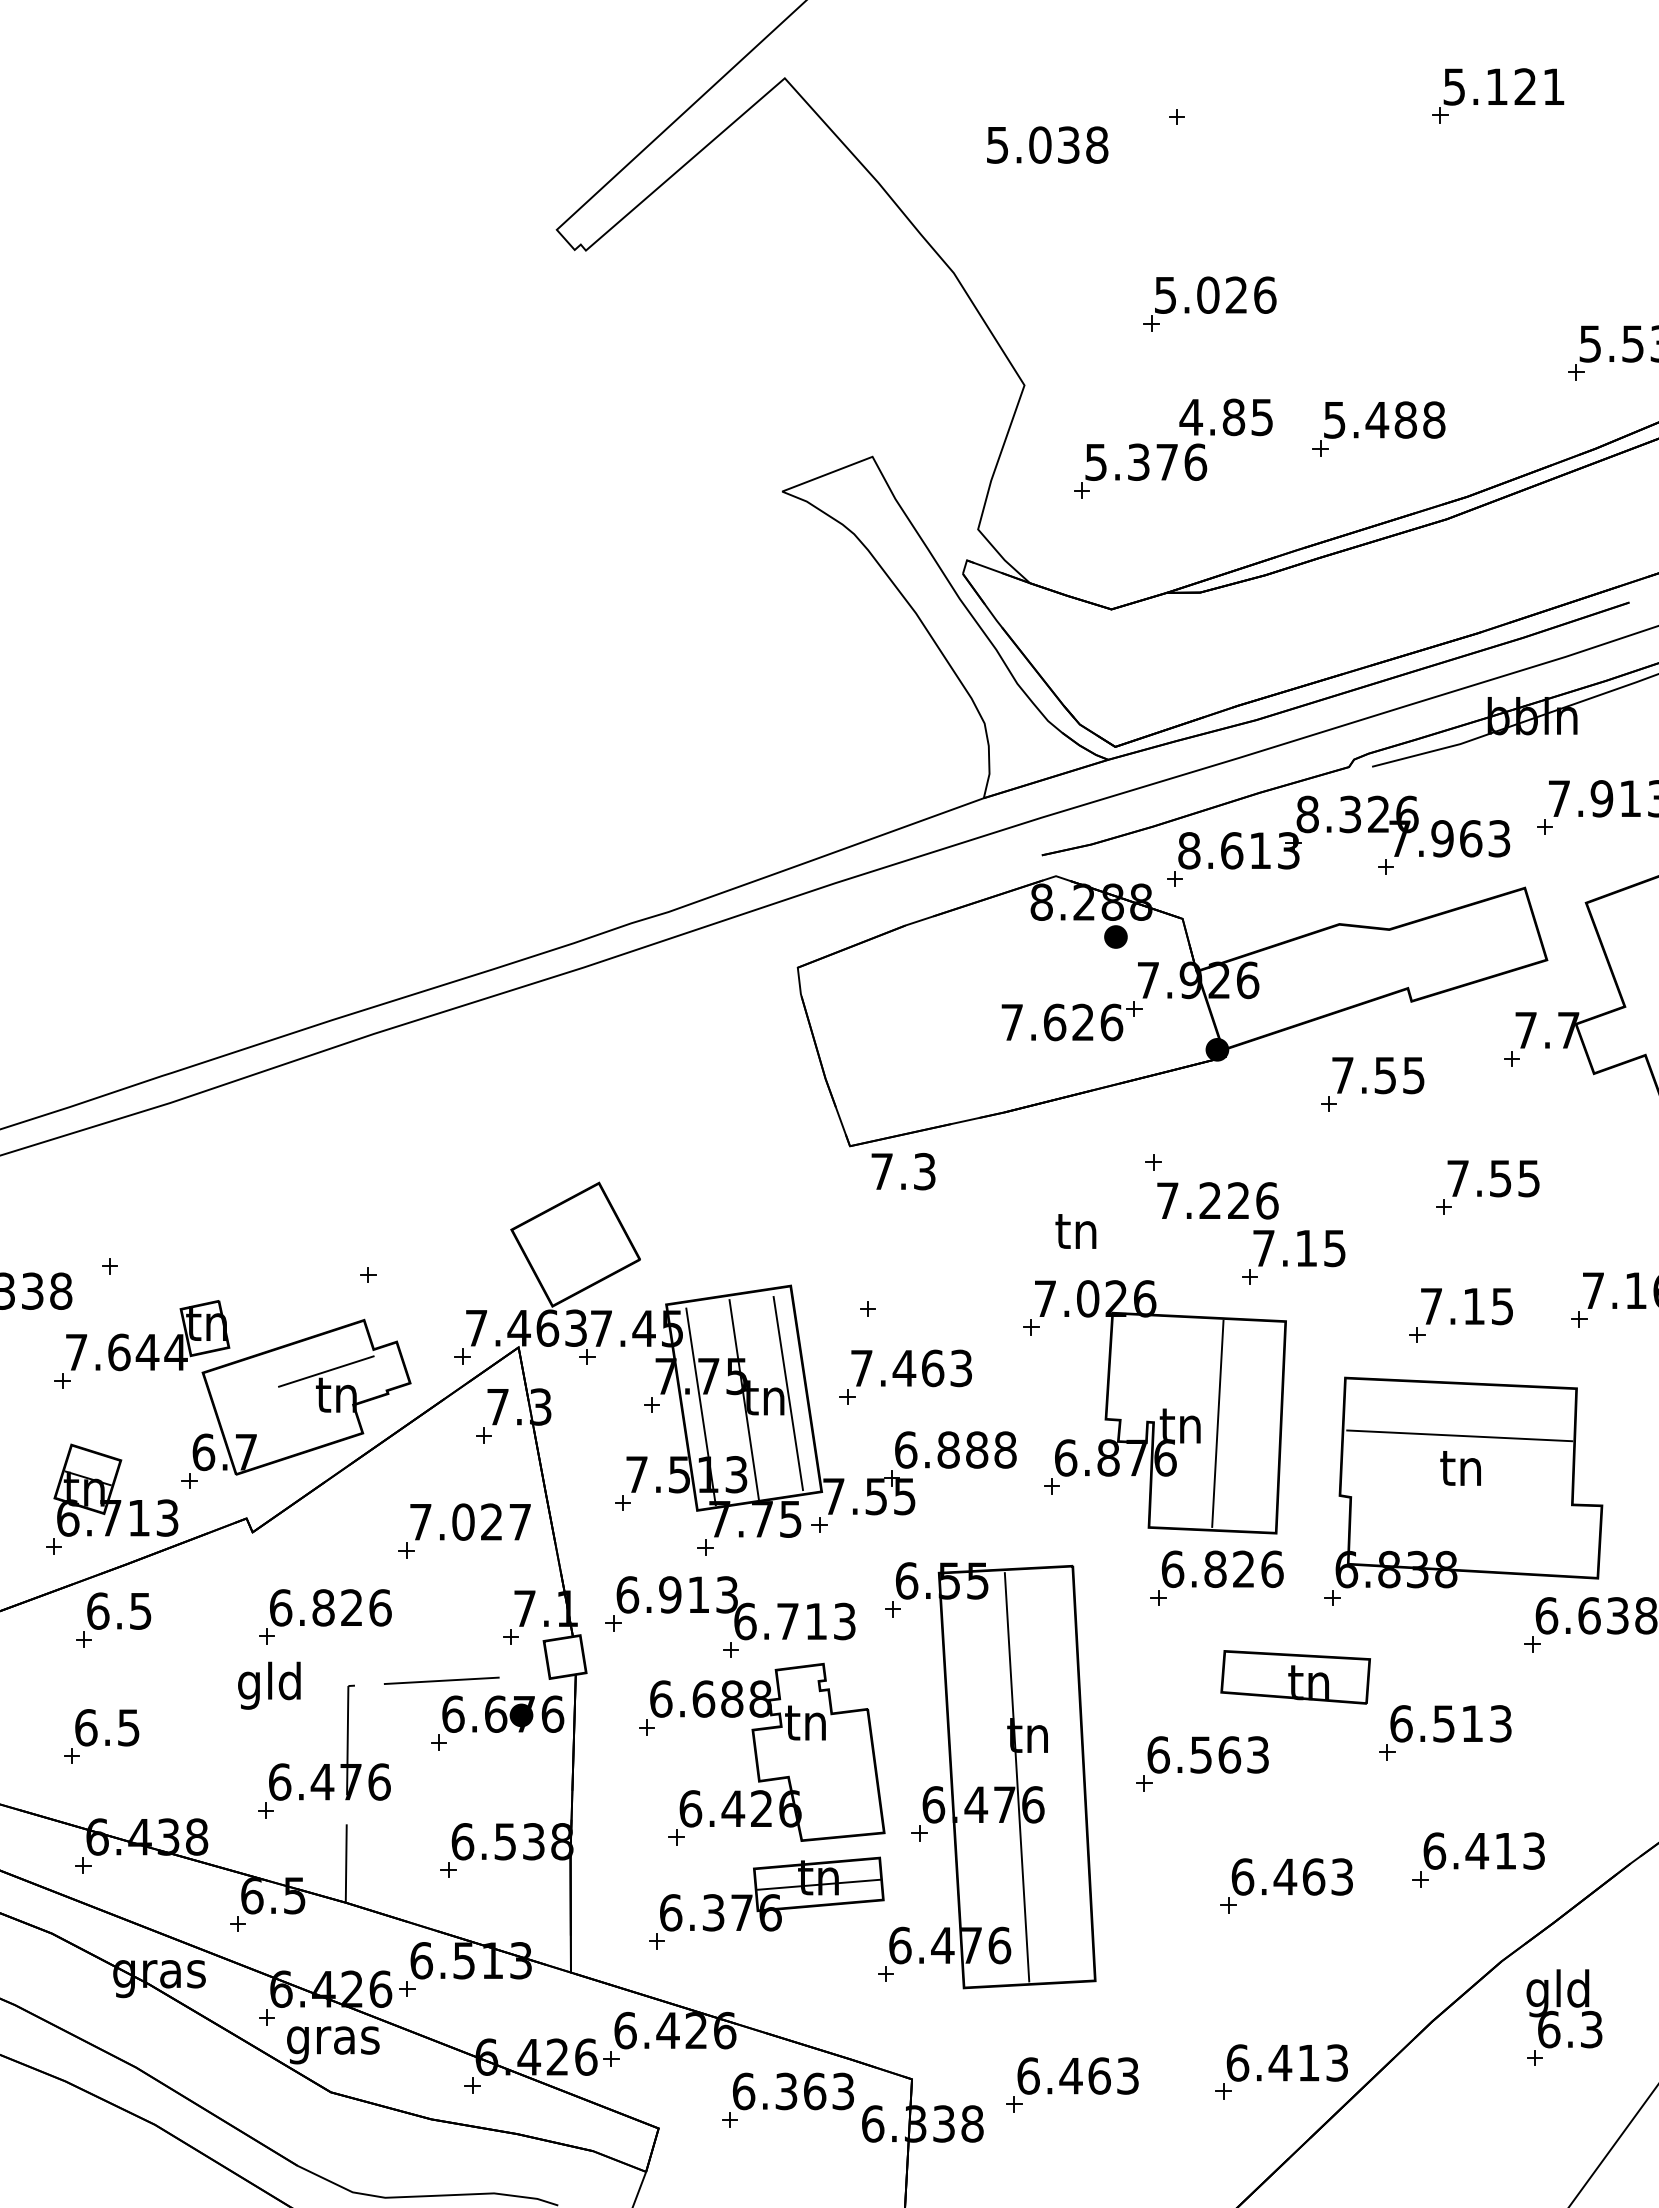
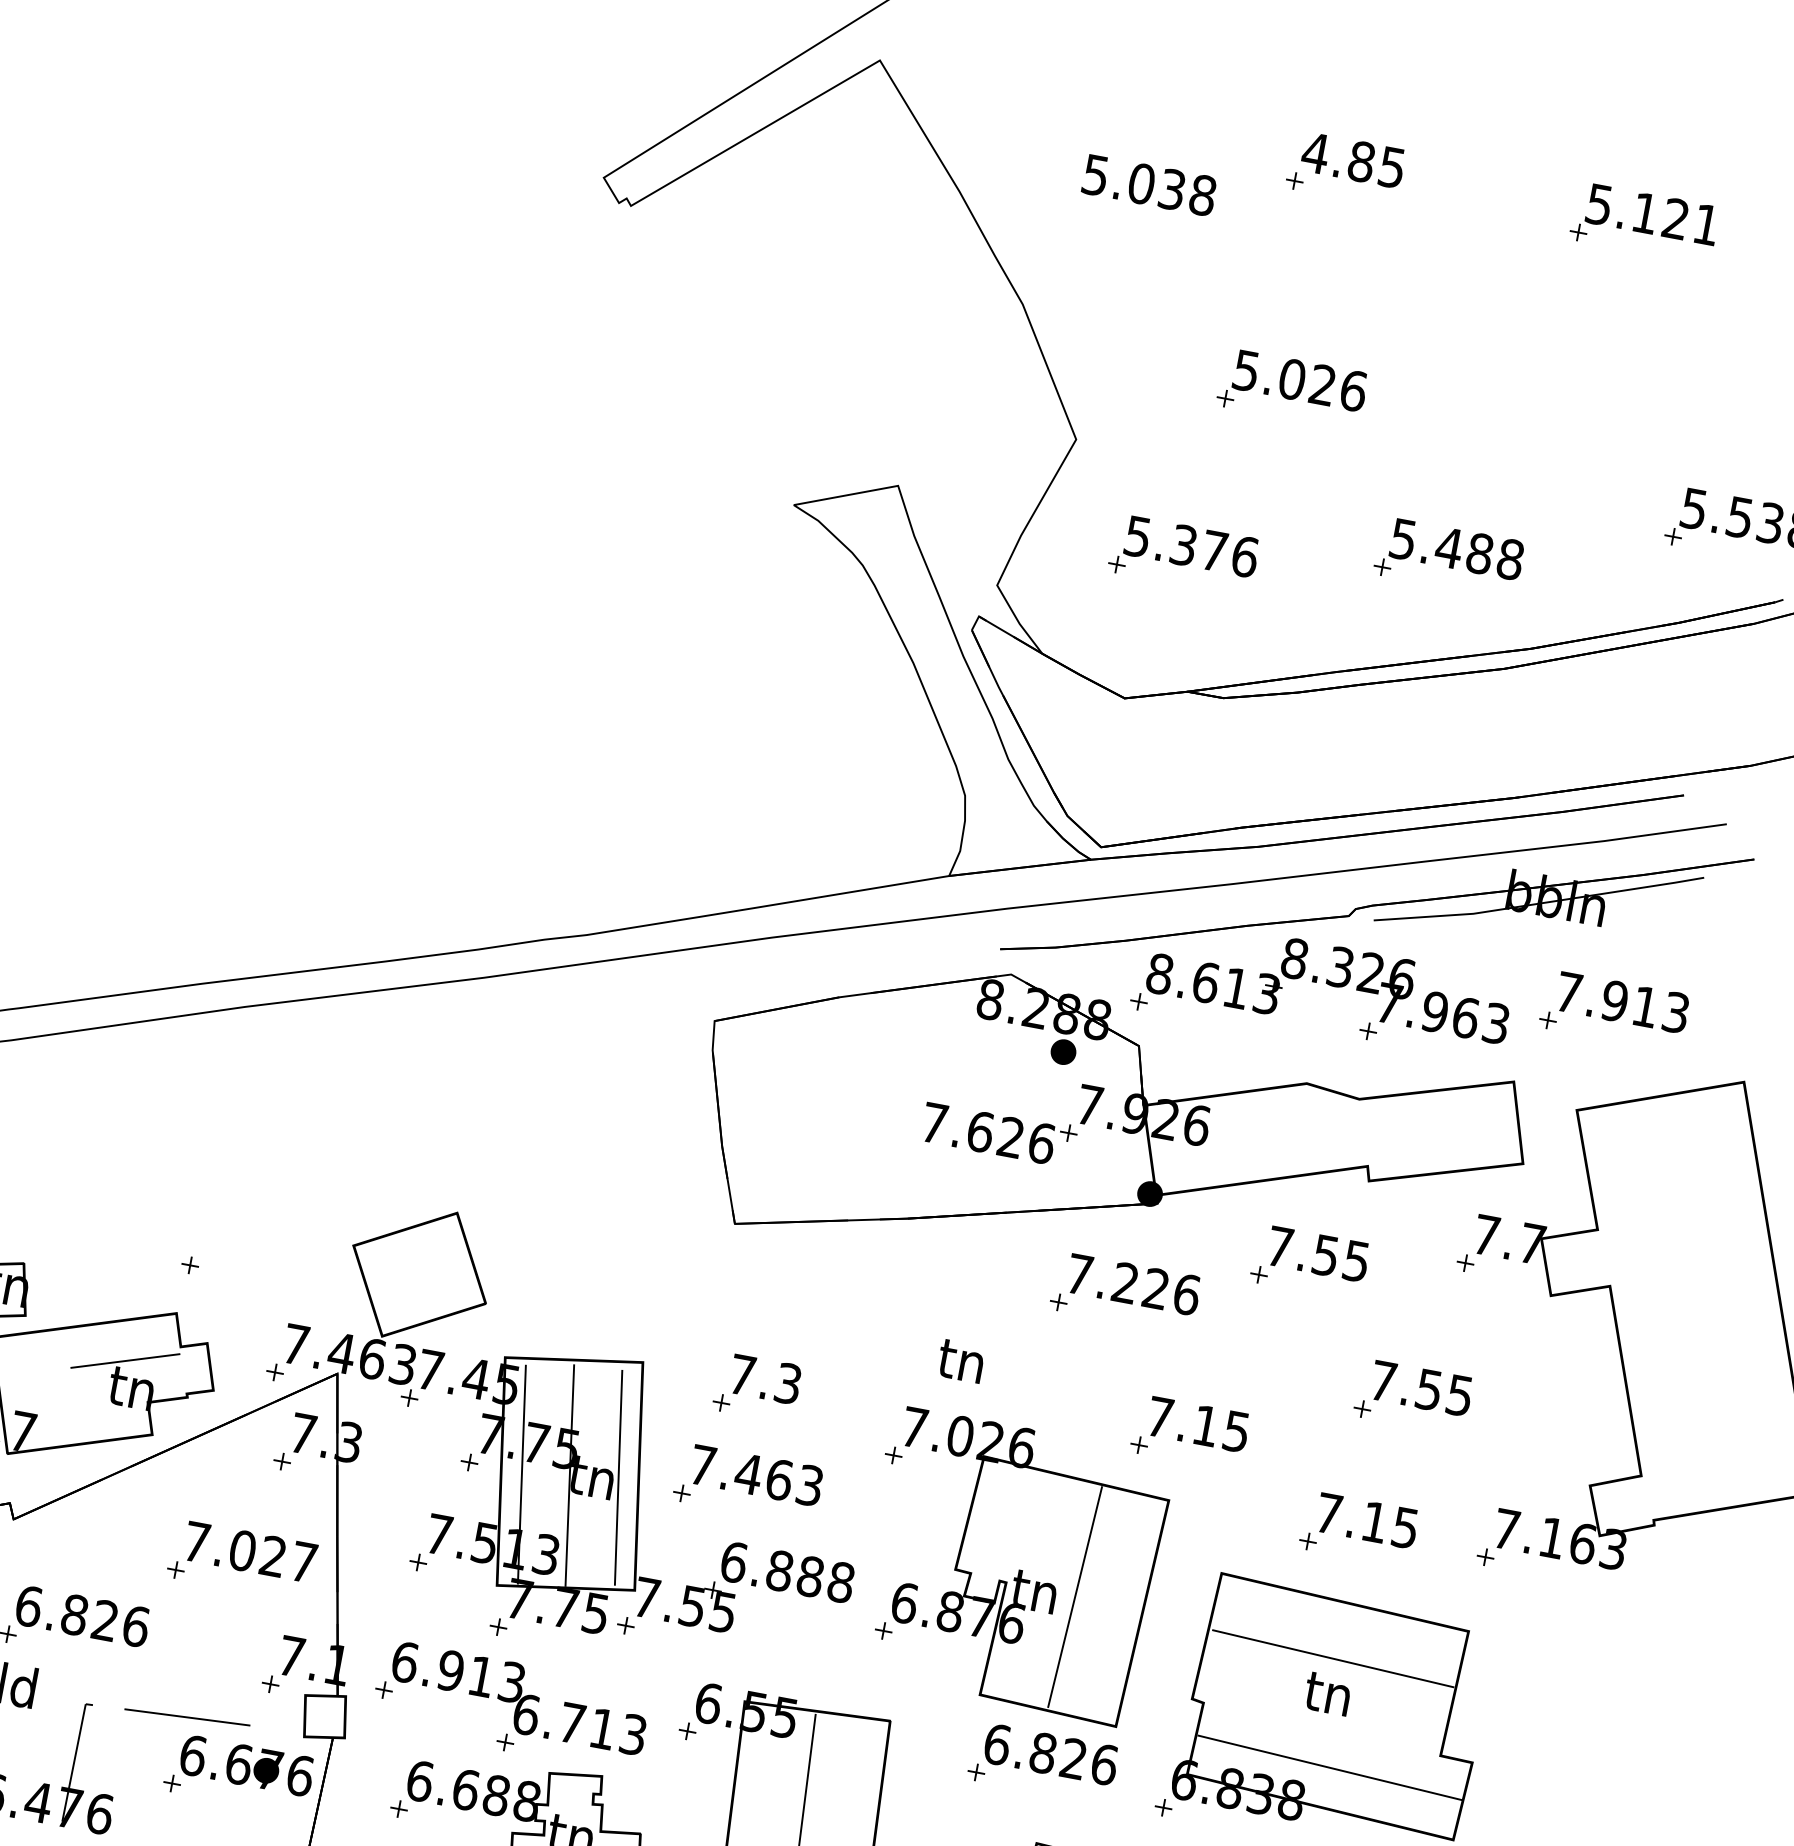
text: (1225, 417) -> (1352, 160), moved
text: (903, 1171) -> (765, 1379), moved
text: (1217, 1200) -> (1133, 1284), moved
line: (1474, 1534) -> (1329, 1767), added

